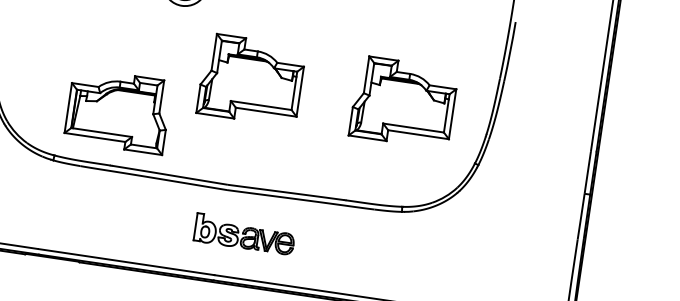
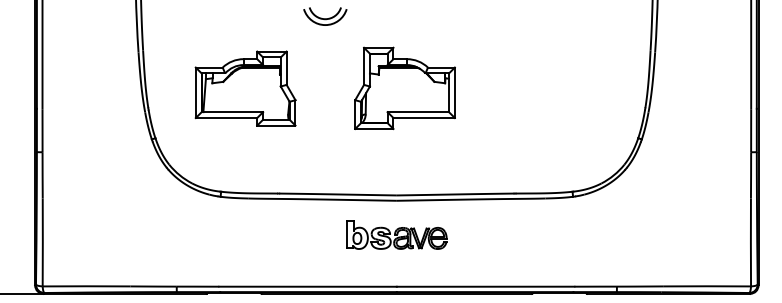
part: (403, 101) -> (558, 87), removed
part: (118, 111) -> (245, 88), moved
part: (244, 233) -> (396, 234), moved

